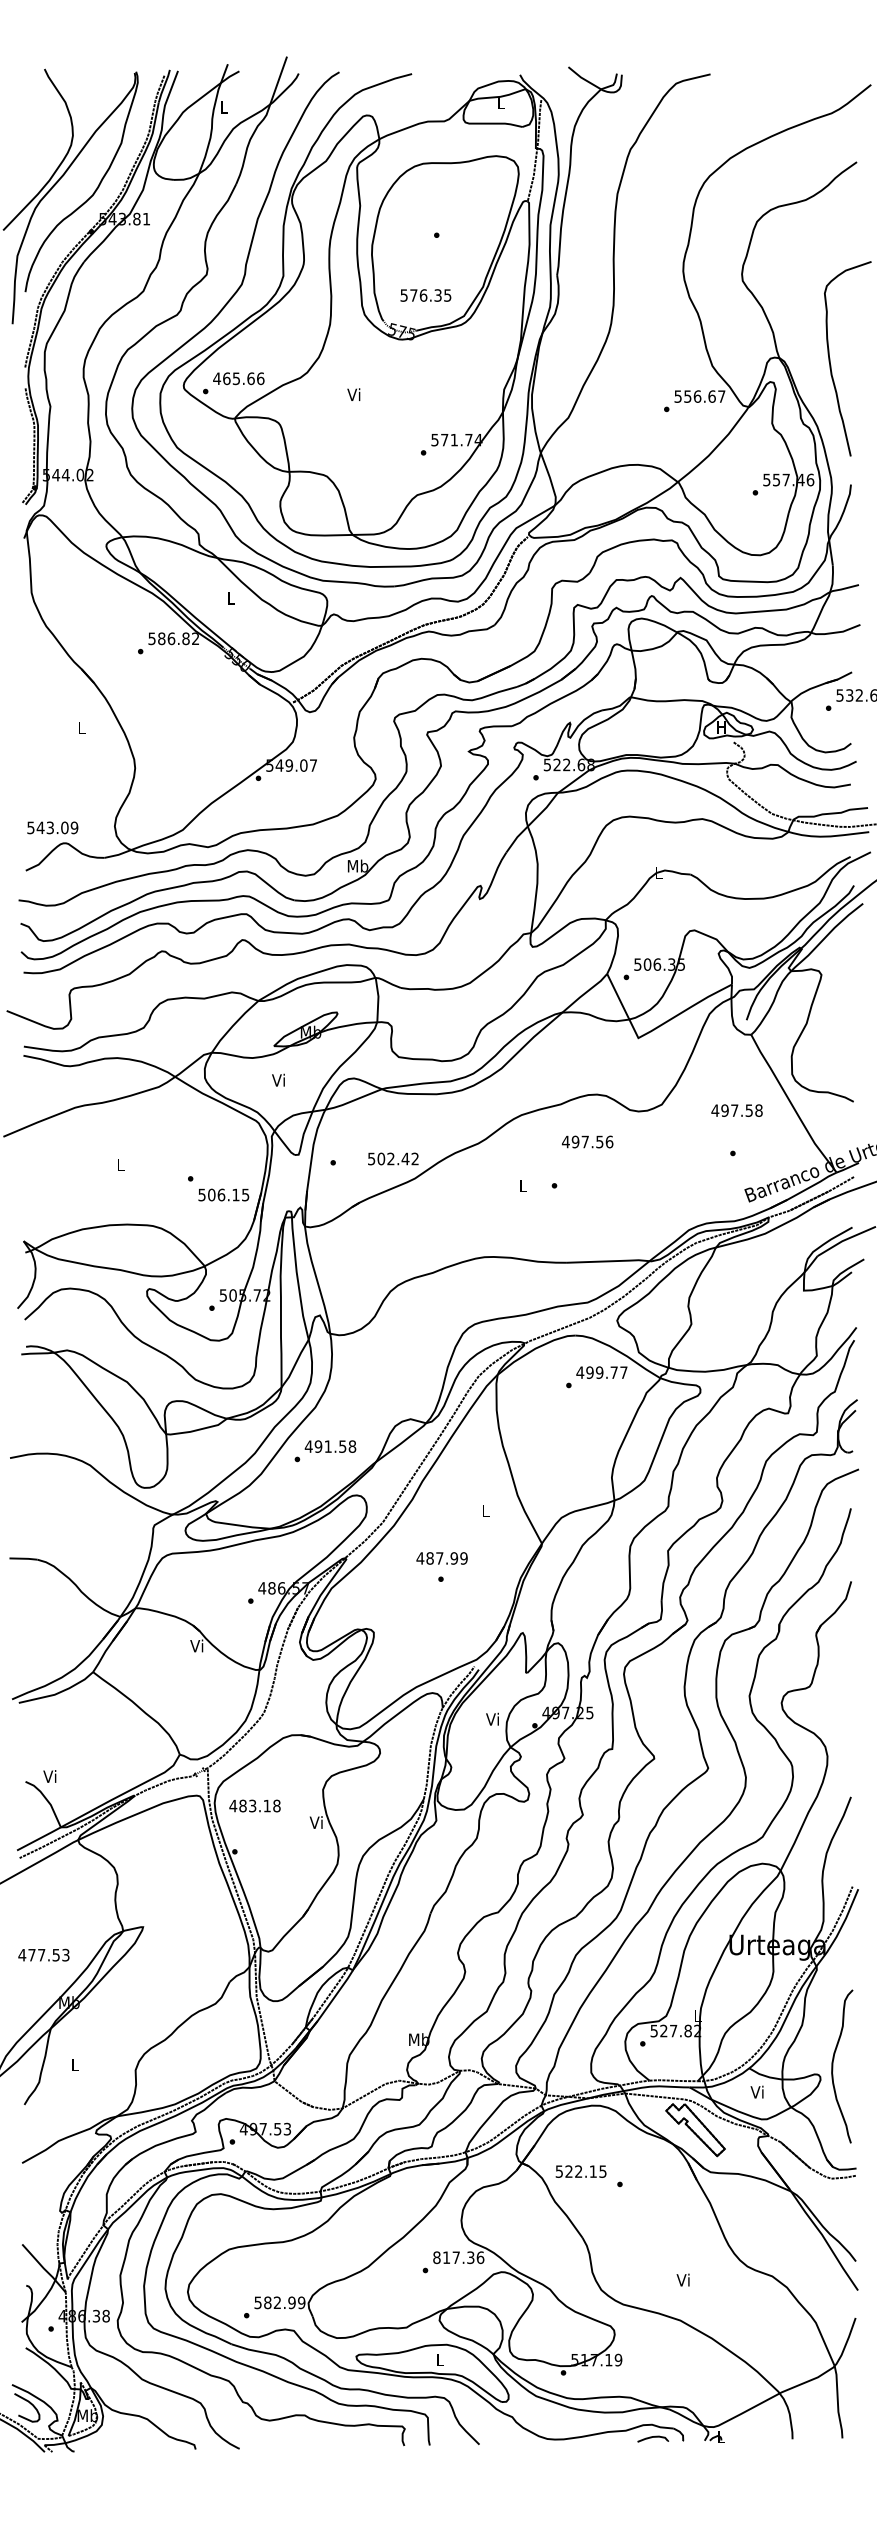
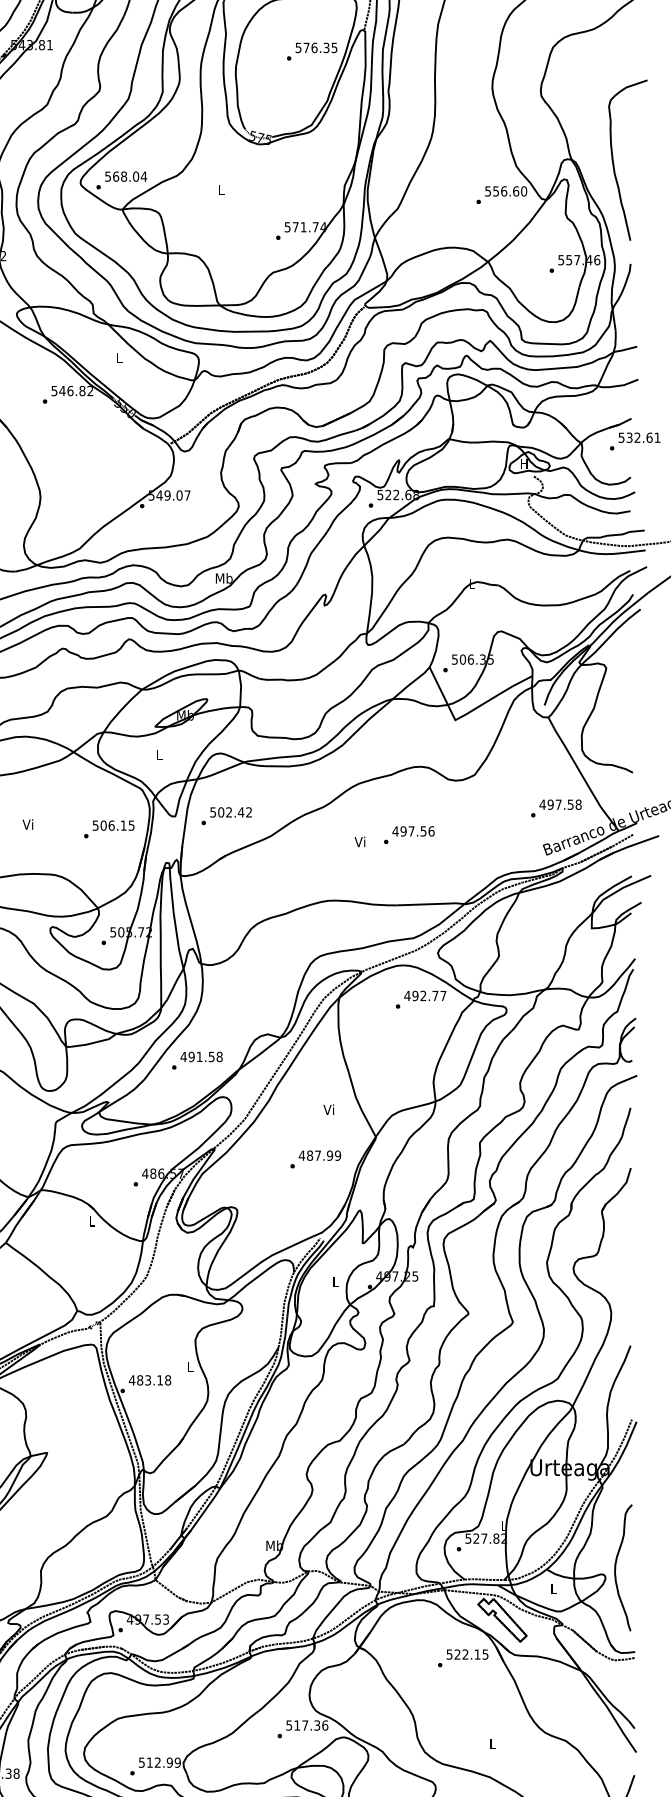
text: (425, 295) -> (316, 47), moved
text: (238, 378) -> (125, 176), 465.66 -> 568.04
text: (353, 394) -> (220, 189), Vi -> L
text: (721, 396) -> (523, 191), 556.67 -> 556.60
text: (161, 638) -> (62, 390), 586.82 -> 546.82
text: (278, 1079) -> (158, 754), Vi -> L
text: (736, 1110) -> (560, 804), moved
text: (587, 1141) -> (413, 830), moved
text: (393, 1158) -> (231, 812), moved
text: (119, 1164) -> (27, 824), L -> Vi
text: (522, 1185) -> (359, 841), L -> Vi
text: (223, 1194) -> (113, 825), moved
text: (599, 1372) -> (423, 995), 499.77 -> 492.77
text: (484, 1510) -> (328, 1109), L -> Vi
text: (441, 1558) -> (319, 1155), moved
text: (196, 1645) -> (91, 1220), Vi -> L
text: (492, 1718) -> (335, 1281), Vi -> L
text: (254, 1805) -> (149, 1379), moved
text: (315, 1822) -> (189, 1366), Vi -> L
text: (756, 2091) -> (552, 1588), Vi -> L
text: (580, 2171) -> (466, 1654), moved
text: (436, 2257) -> (288, 1725), 817.36 -> 517.36
text: (682, 2279) -> (491, 1743), Vi -> L
text: (267, 2302) -> (149, 1762), 582.99 -> 512.99

